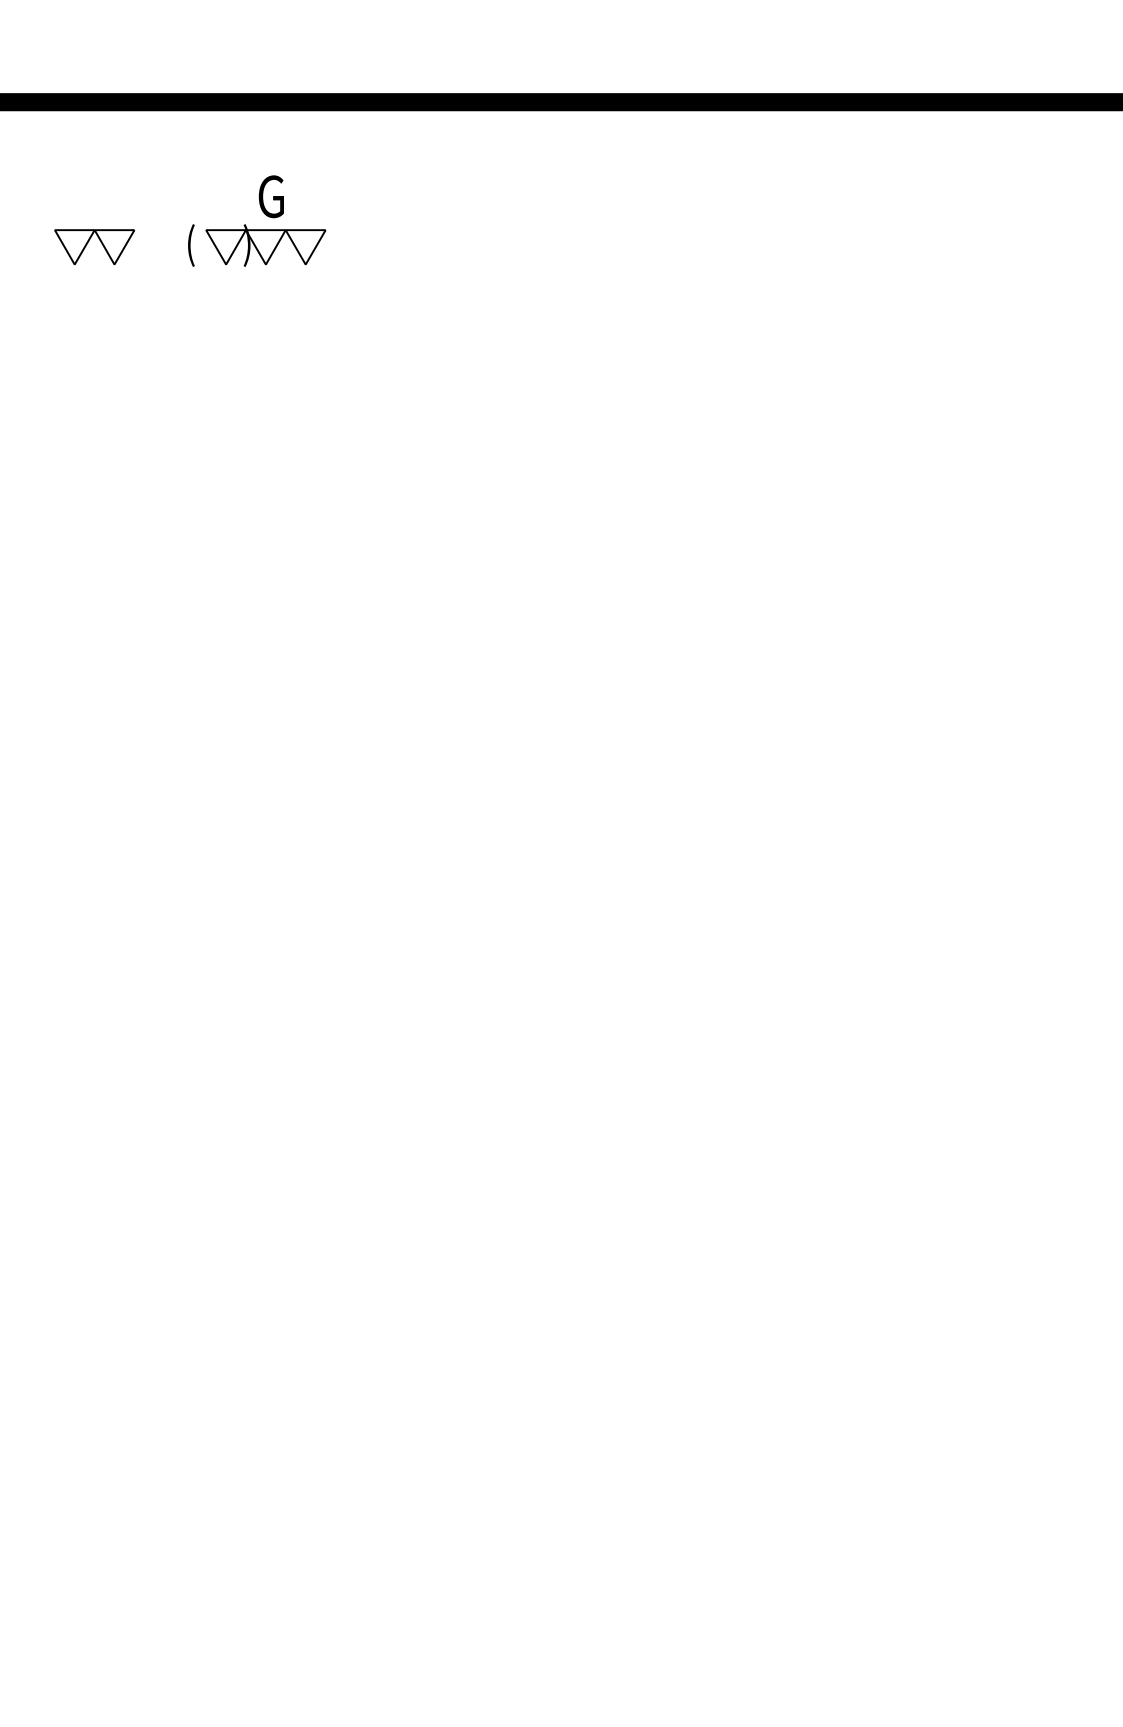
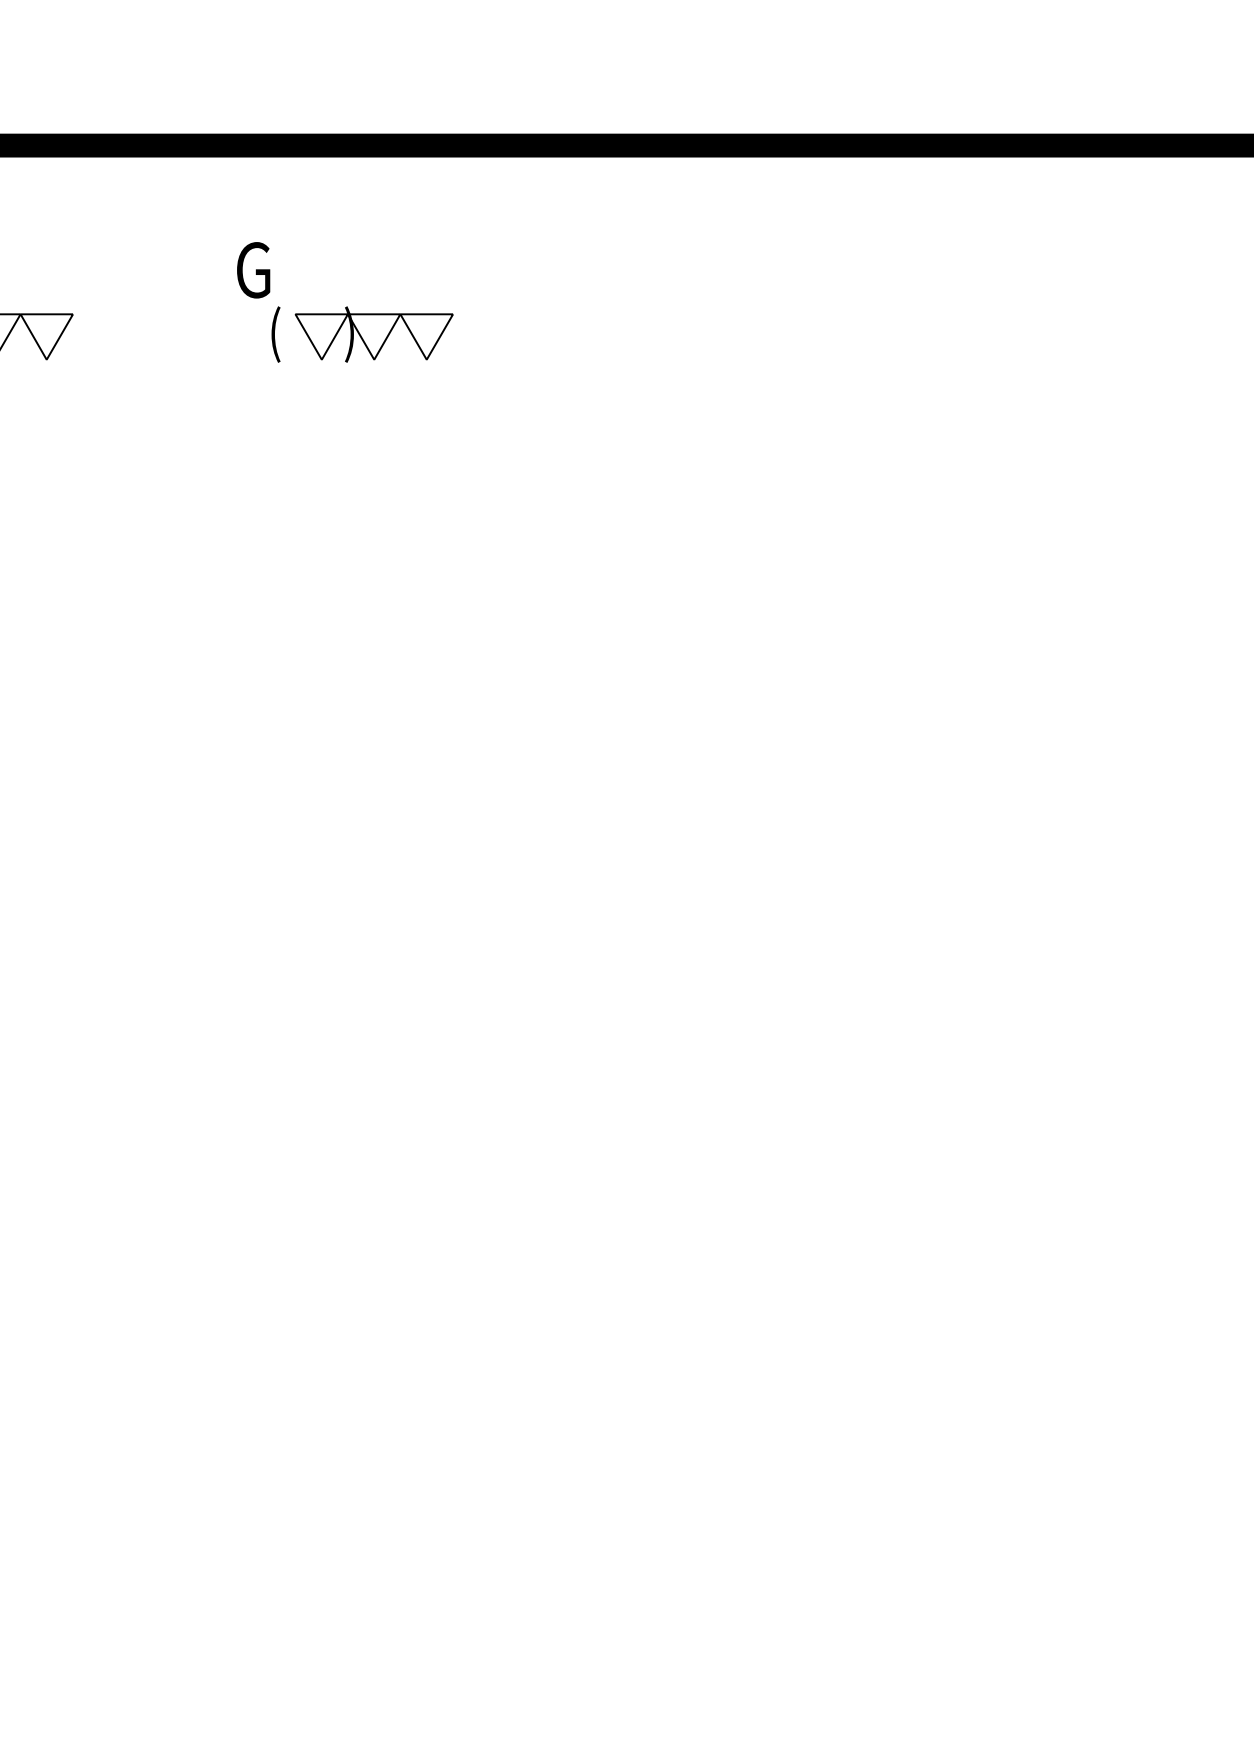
part: (257, 245) -> (363, 334), moved

